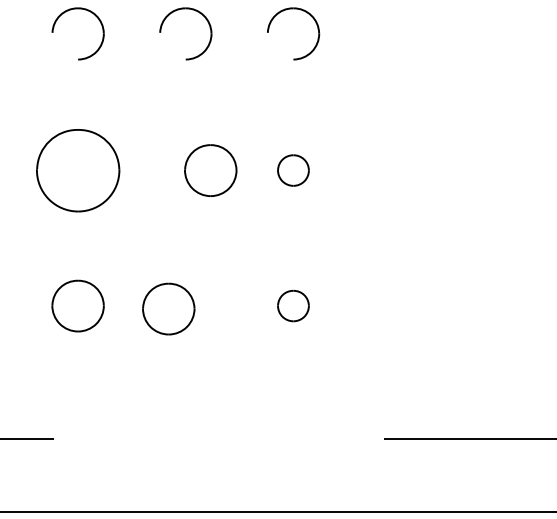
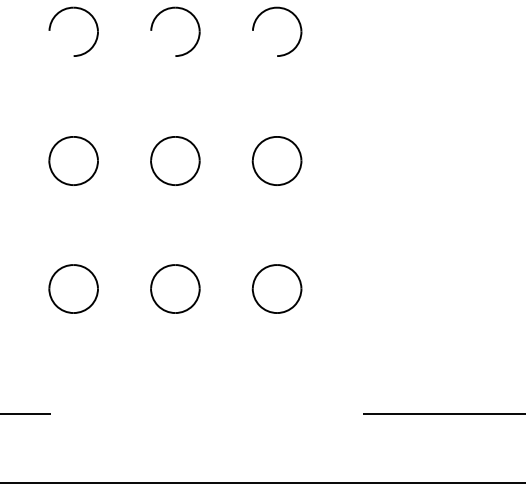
part: (77, 170) -> (73, 160), size x0.62
part: (210, 170) -> (175, 160), moved
part: (293, 170) -> (277, 160), size x1.67
part: (293, 305) -> (277, 288), size x1.67
part: (168, 308) -> (175, 288), moved

